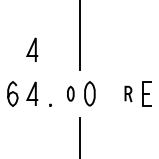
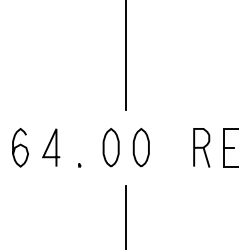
line: (31, 49) -> (49, 77), removed
part: (70, 93) -> (110, 146), size x1.67
part: (128, 93) -> (201, 146), size x1.67

